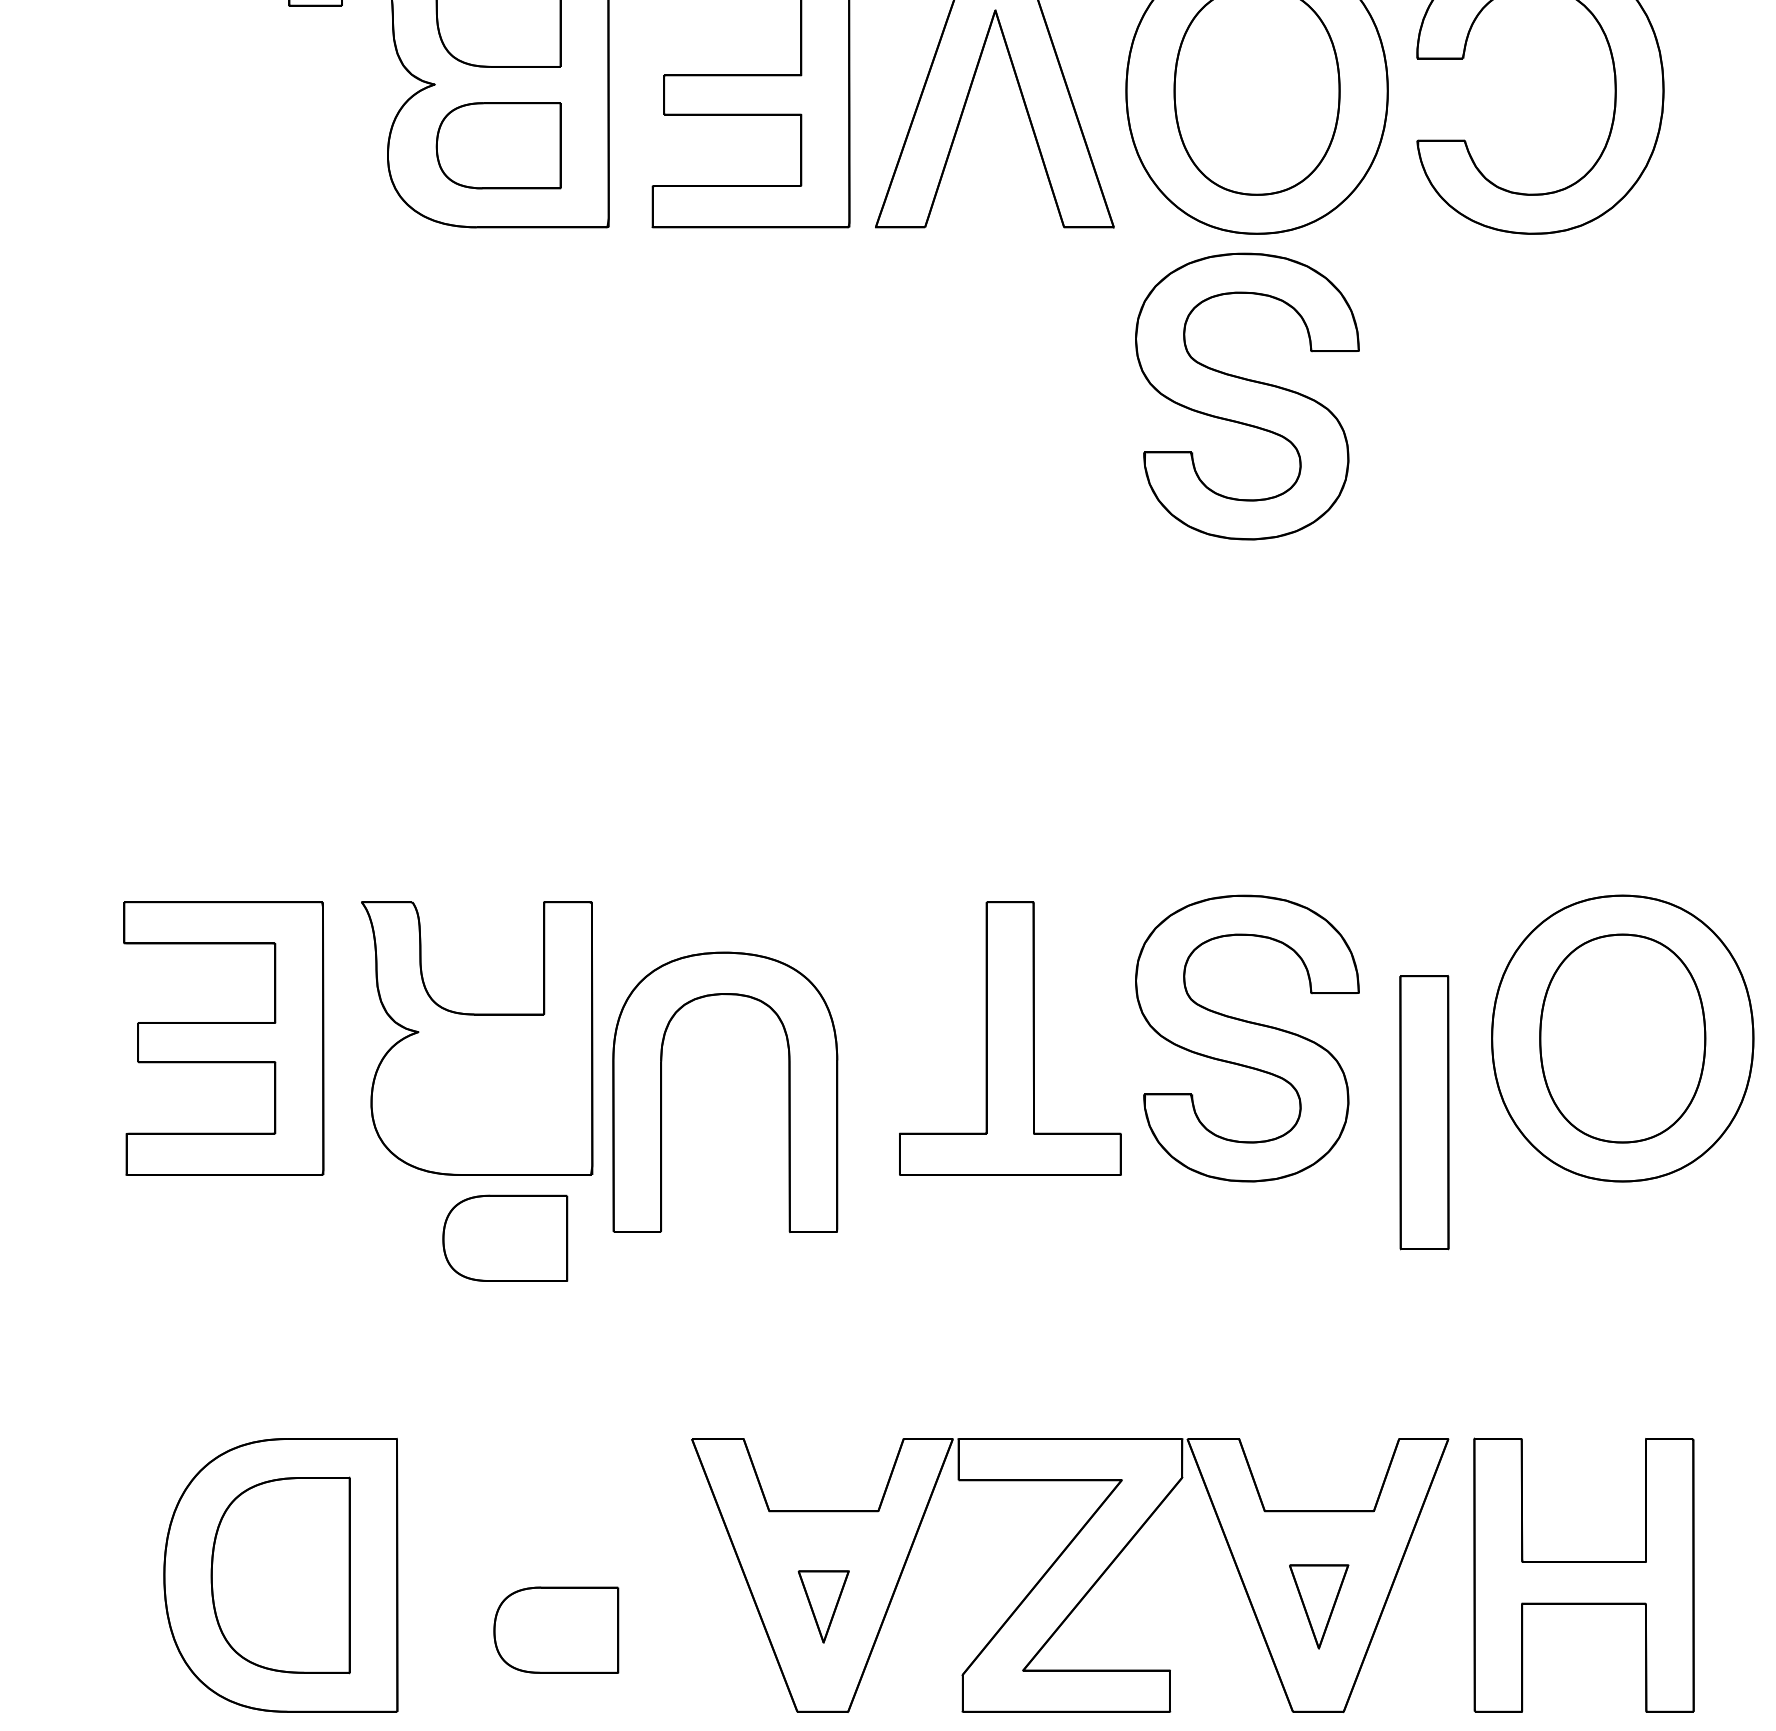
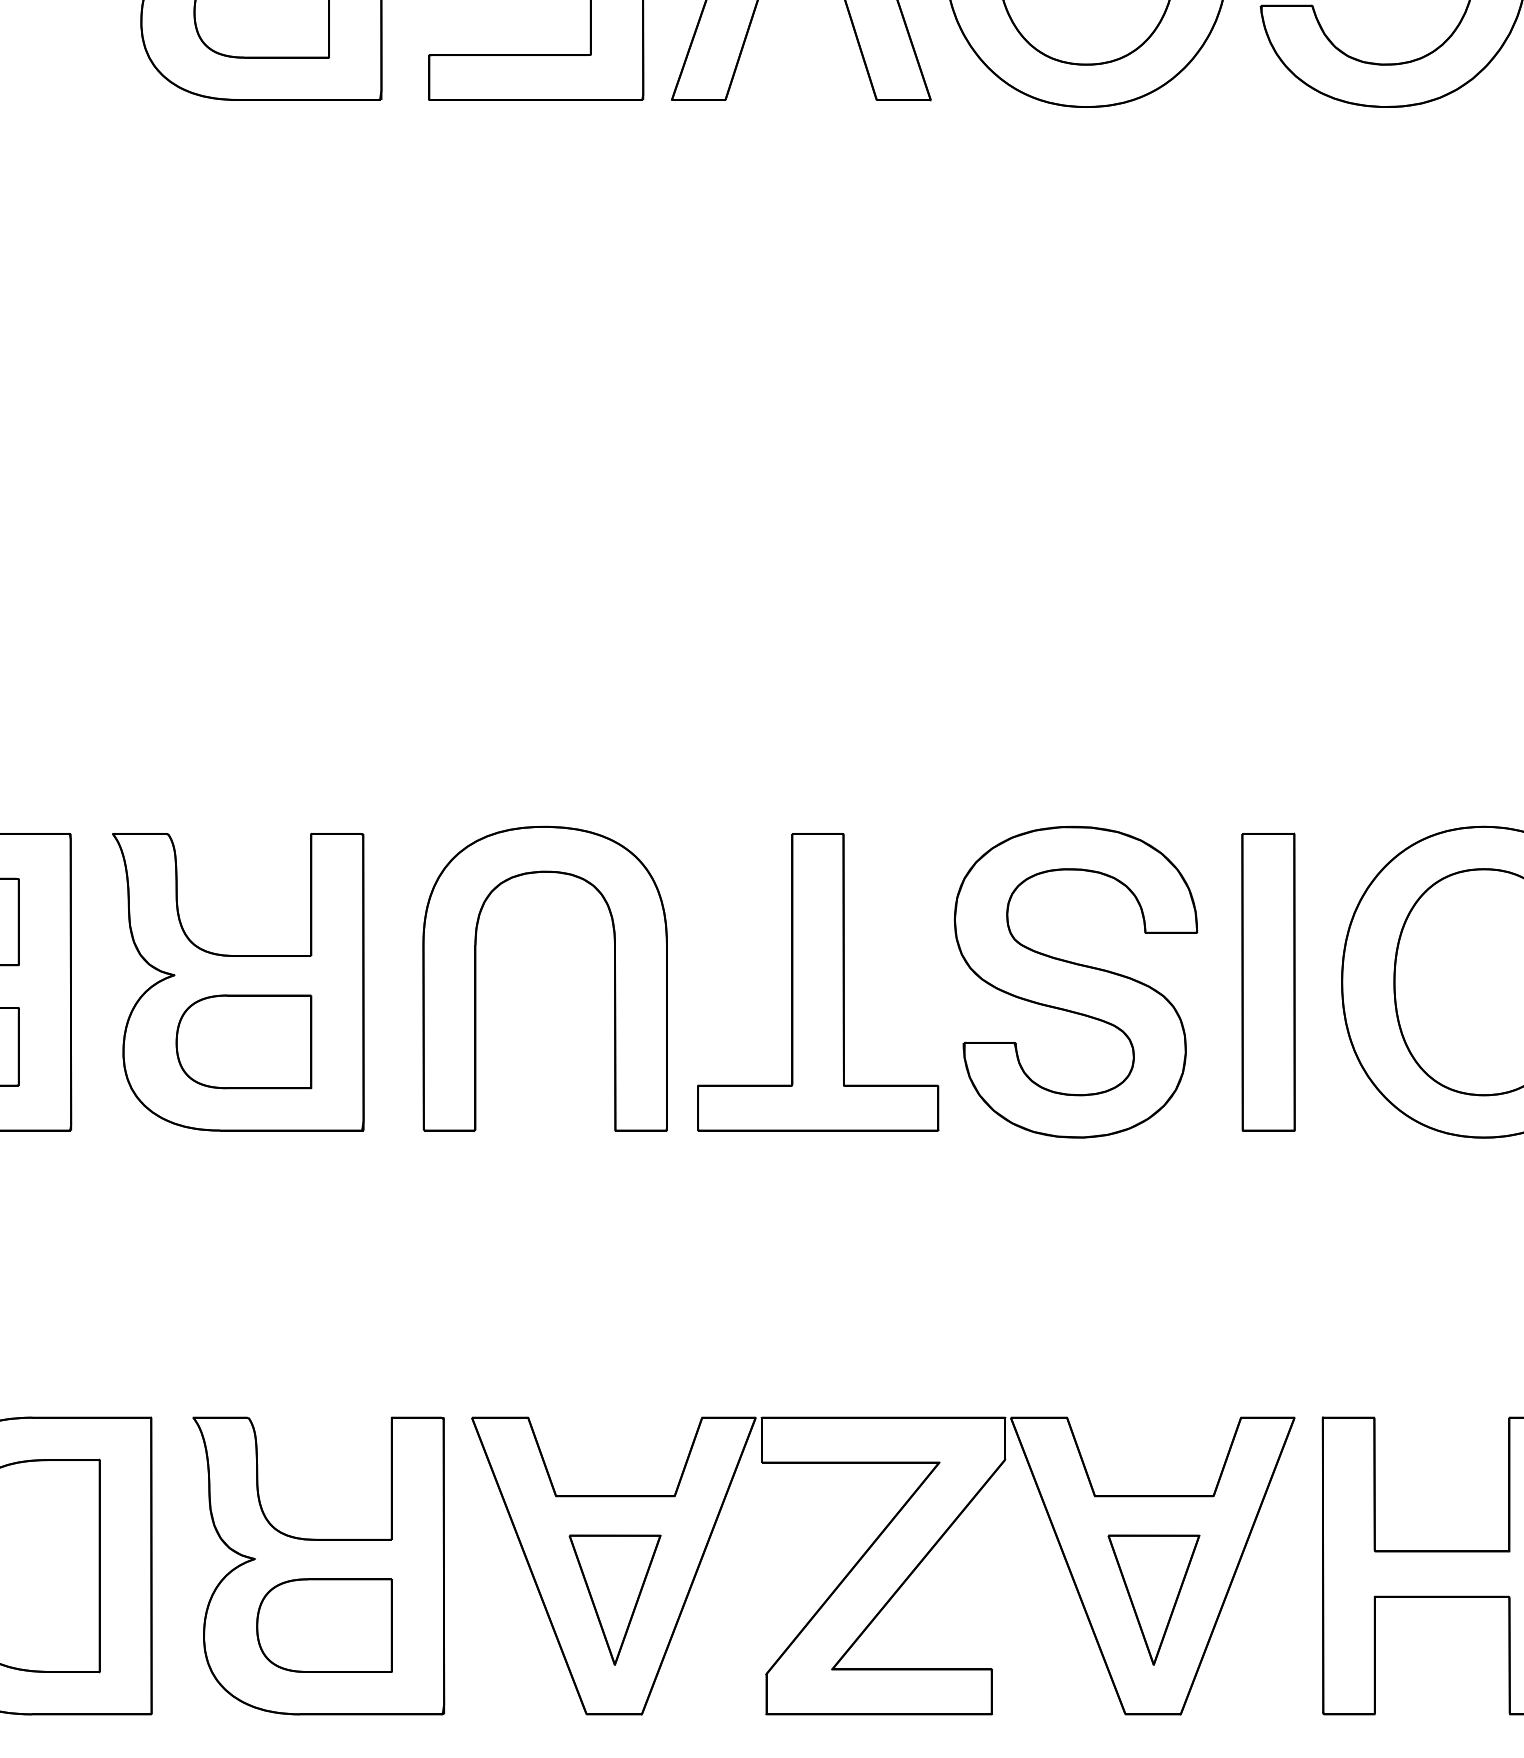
part: (1247, 396) -> (1076, 283), removed
part: (788, 1091) -> (613, 977), moved
part: (1424, 1112) -> (1268, 982), moved
part: (505, 1237) -> (244, 1040), moved
part: (551, 1575) -> (319, 1566), added
part: (823, 1606) -> (615, 1599), size x1.67
part: (1318, 1606) -> (1153, 1599), size x1.43

